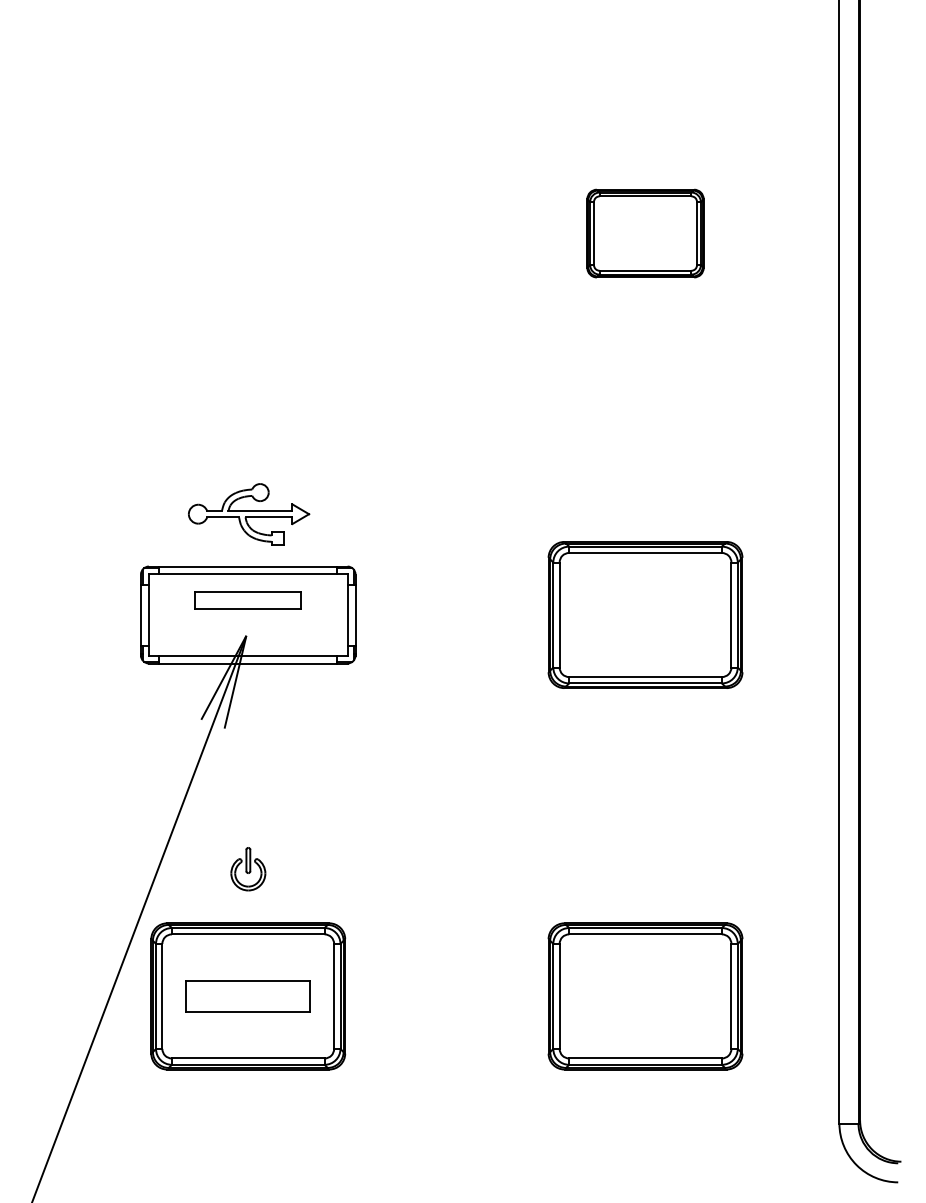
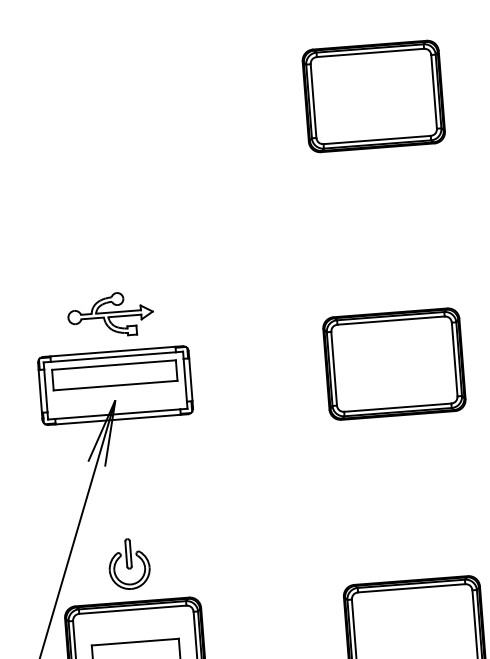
part: (645, 233) -> (373, 96), size x1.67
part: (247, 600) -> (114, 375), size x1.67
part: (248, 868) -> (129, 563), size x1.67

